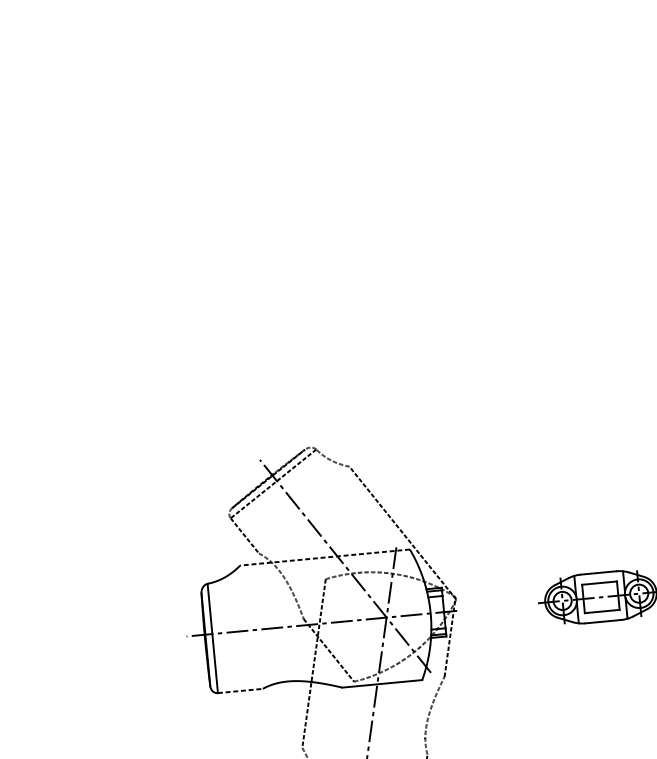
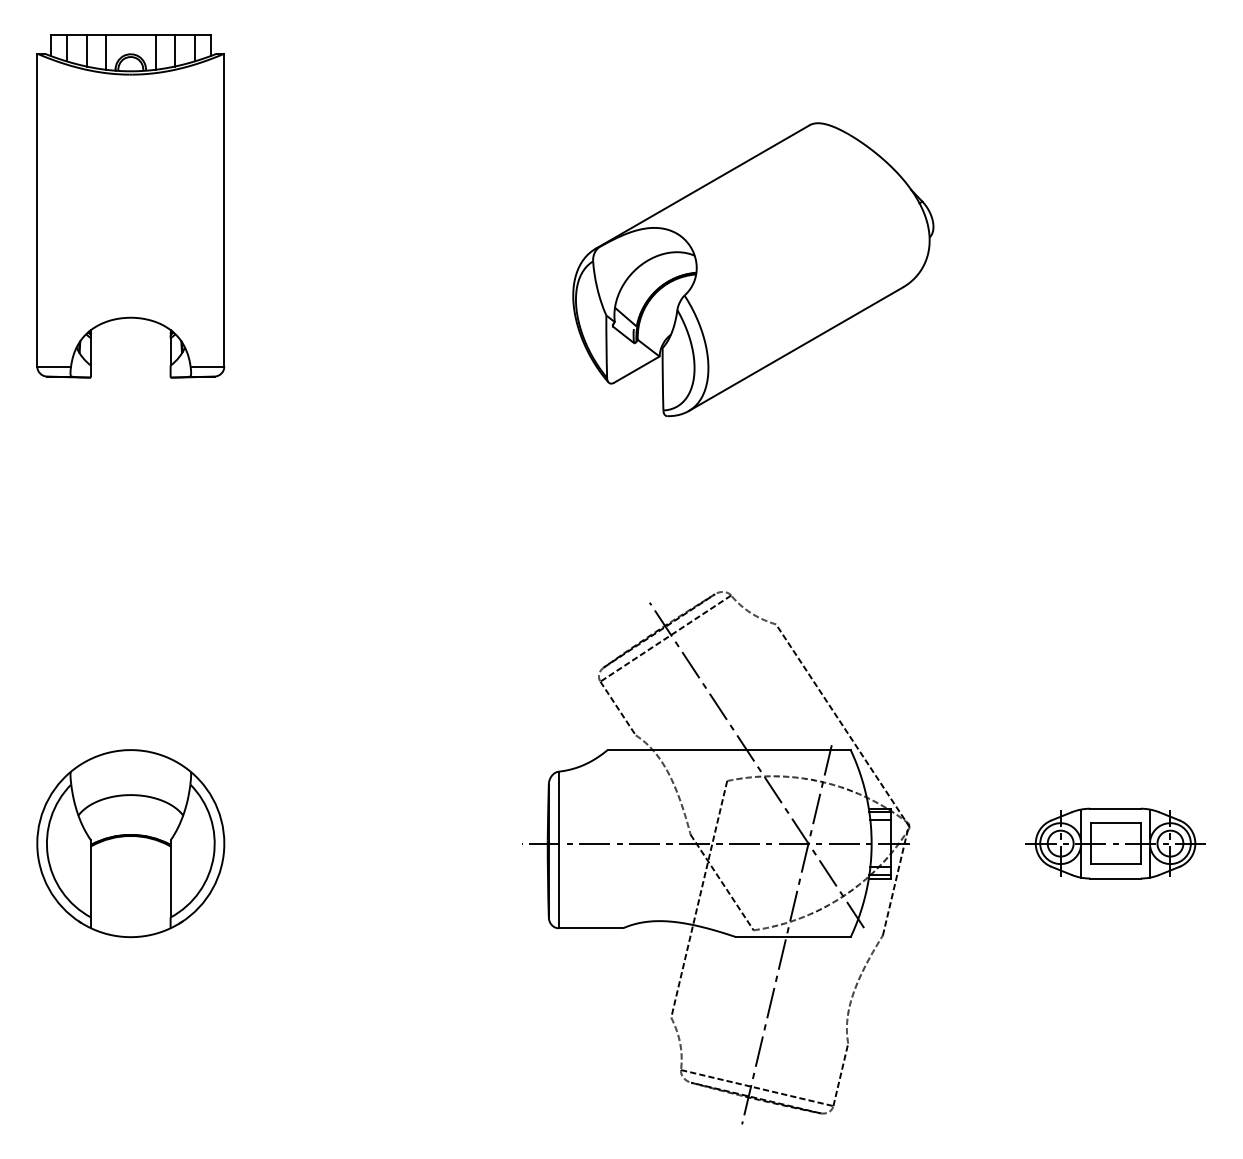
part: (310, 220) -> (753, 269), added
line: (325, 557) -> (729, 750), dashed -> solid
line: (240, 691) -> (591, 928), dashed -> solid

